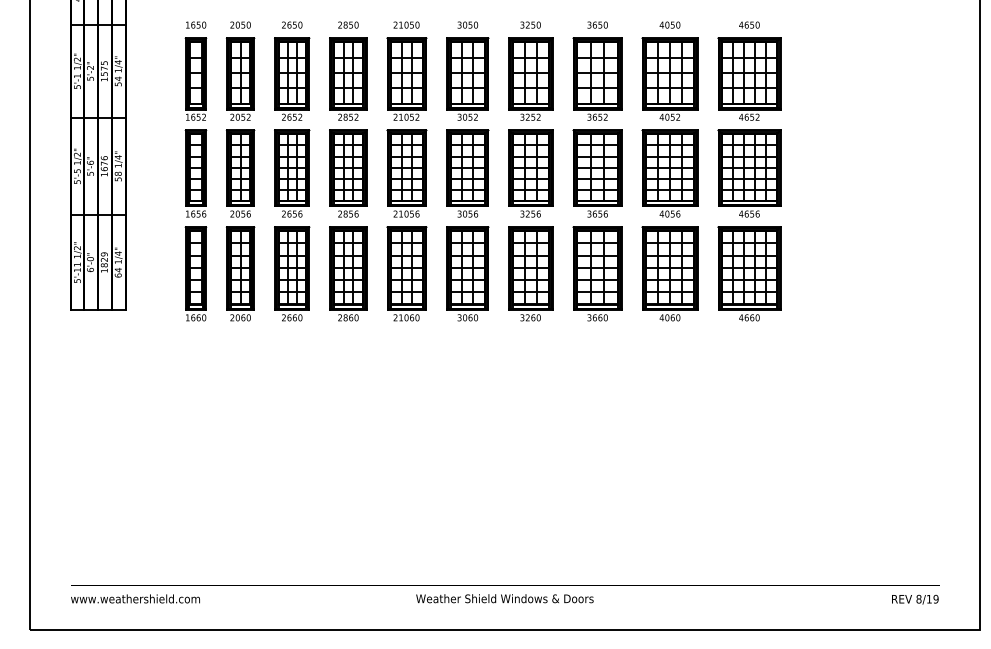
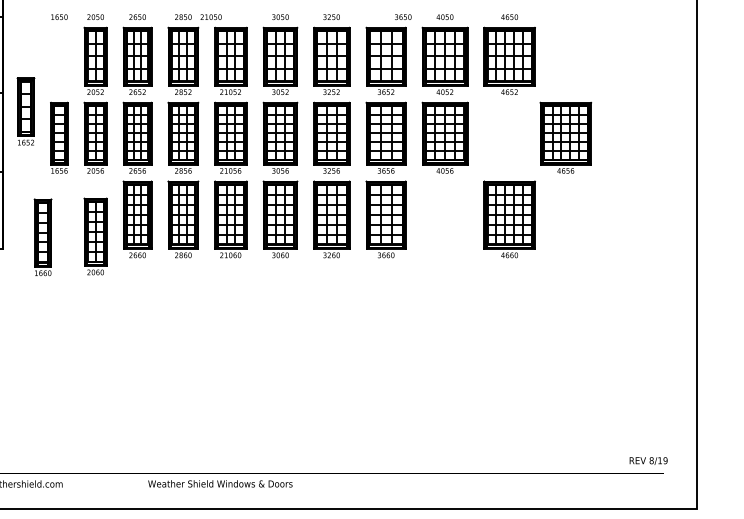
text: (406, 24) -> (211, 16), moved
text: (597, 24) -> (403, 16), moved
part: (195, 78) -> (25, 111), moved
part: (749, 173) -> (565, 137), moved
part: (195, 273) -> (42, 237), moved
part: (240, 273) -> (95, 236), moved
part: (669, 273) -> (444, 219), removed
text: (504, 598) -> (220, 483), moved
text: (915, 599) -> (648, 460), moved

